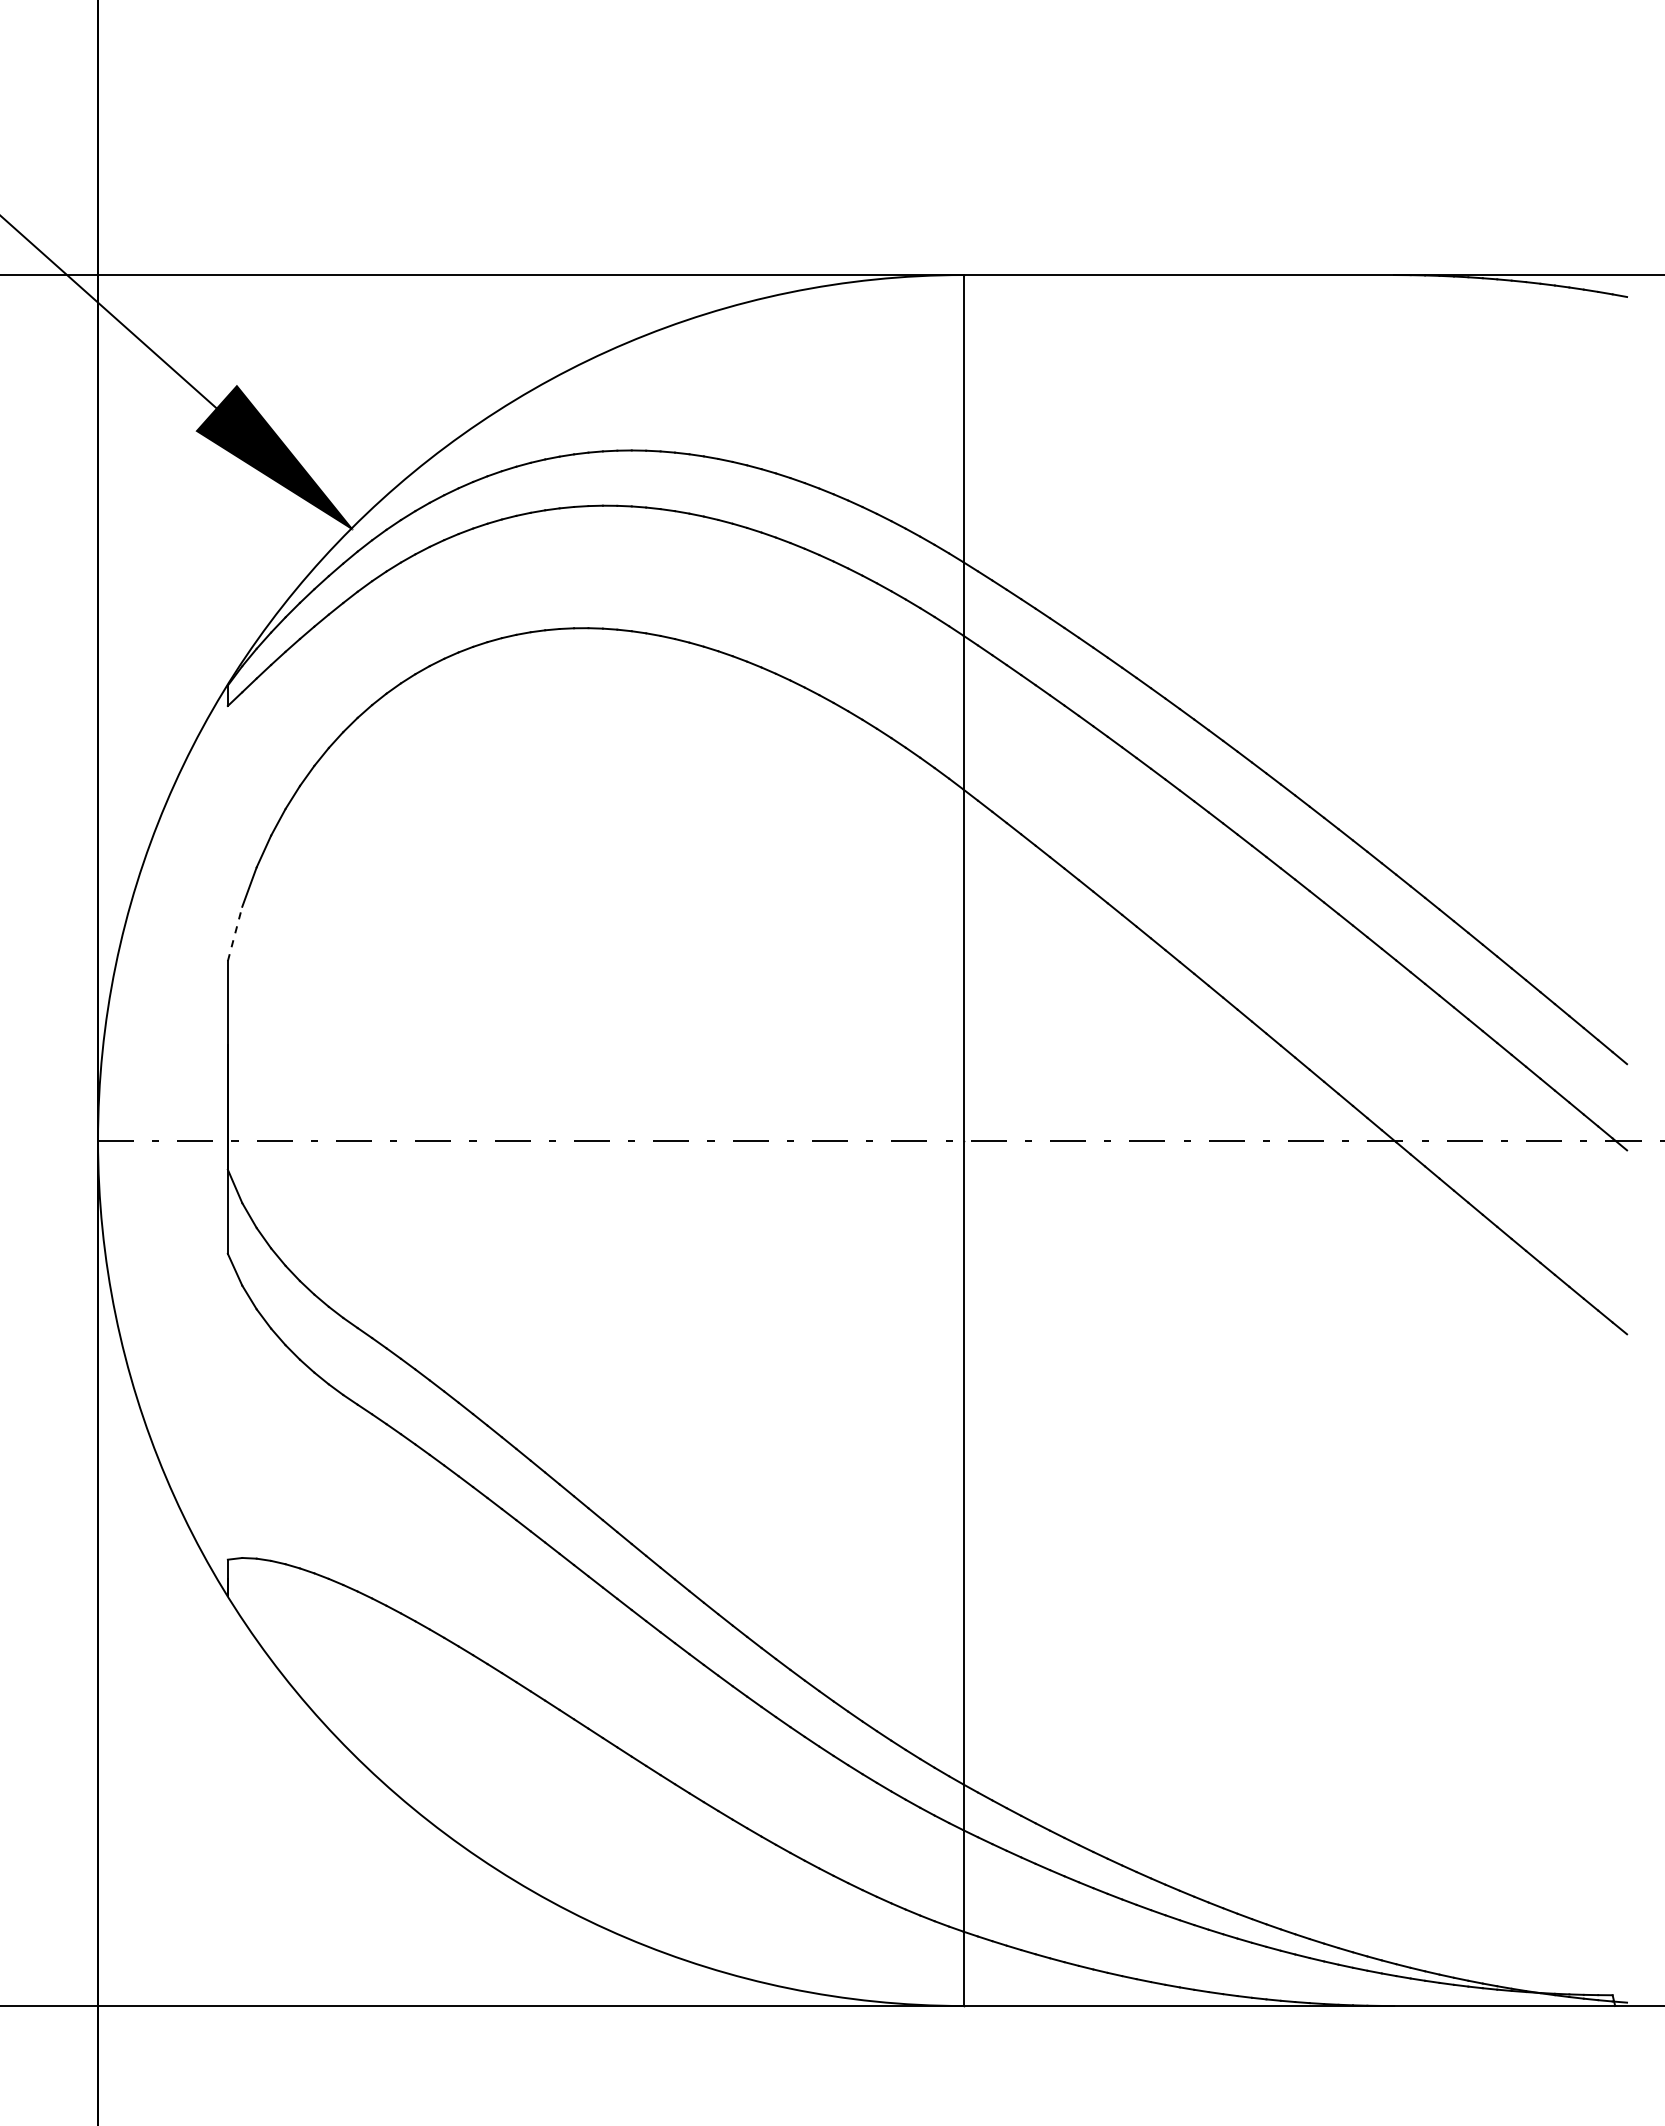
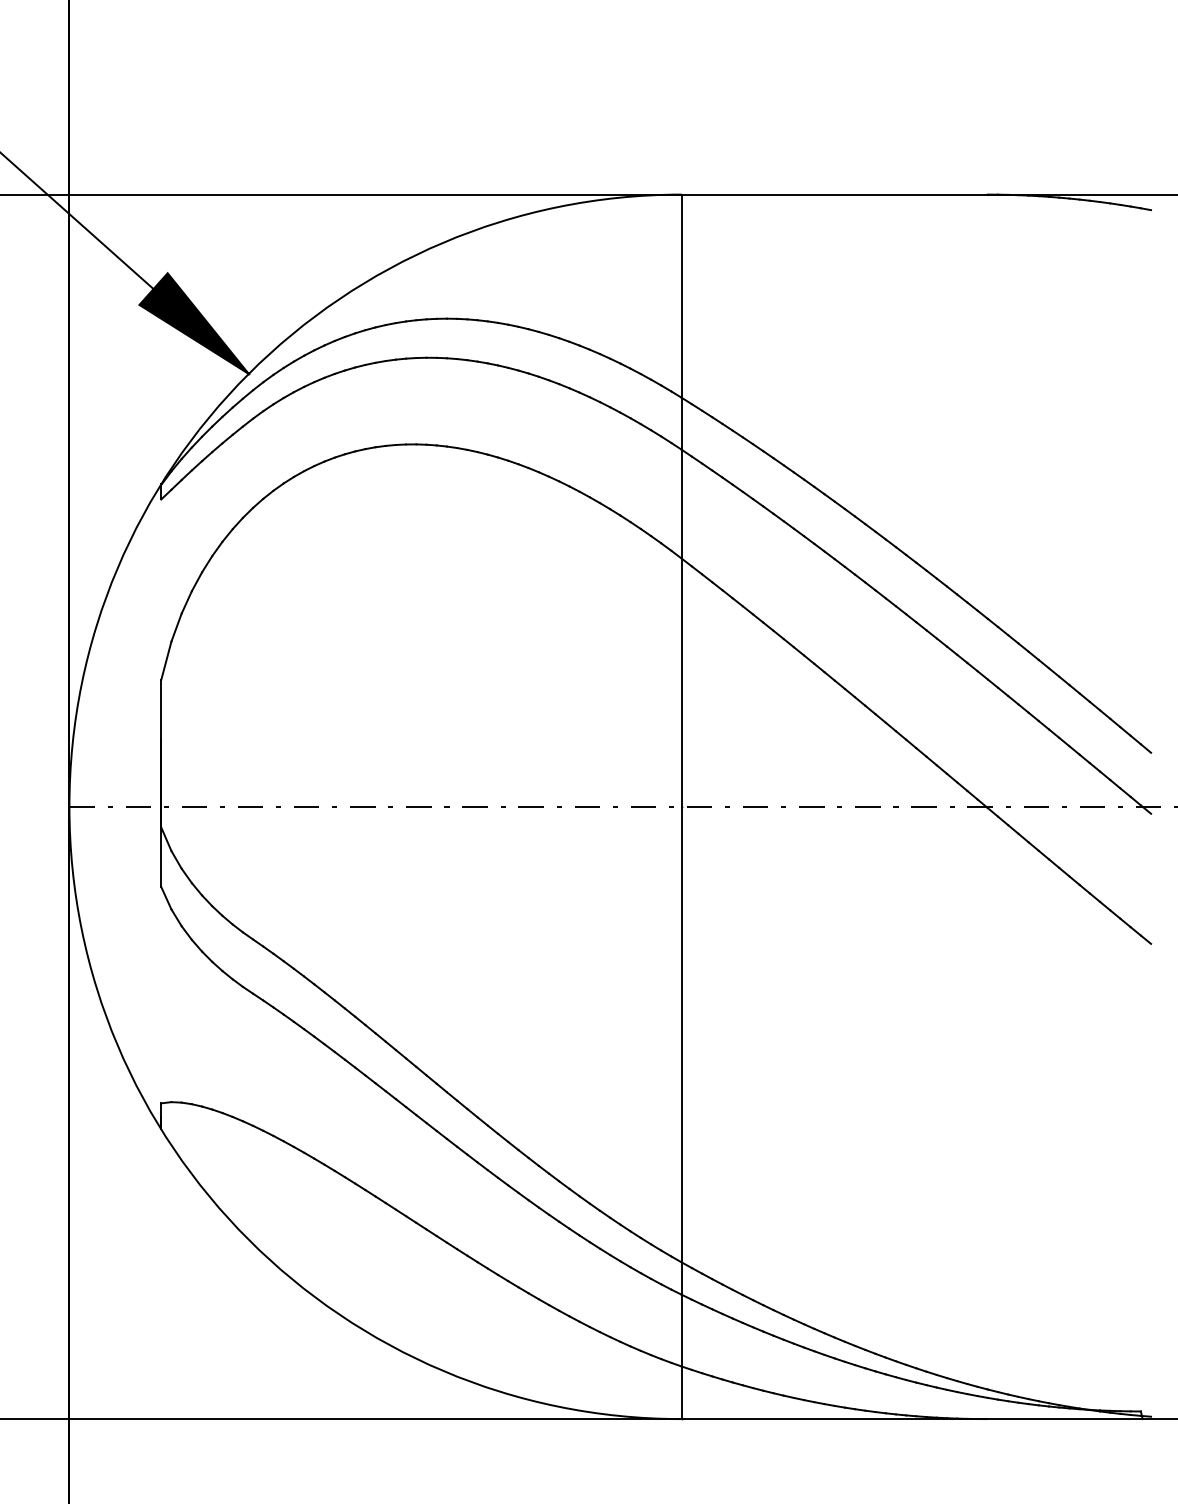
line: (235, 933) -> (166, 660), dashed -> solid

